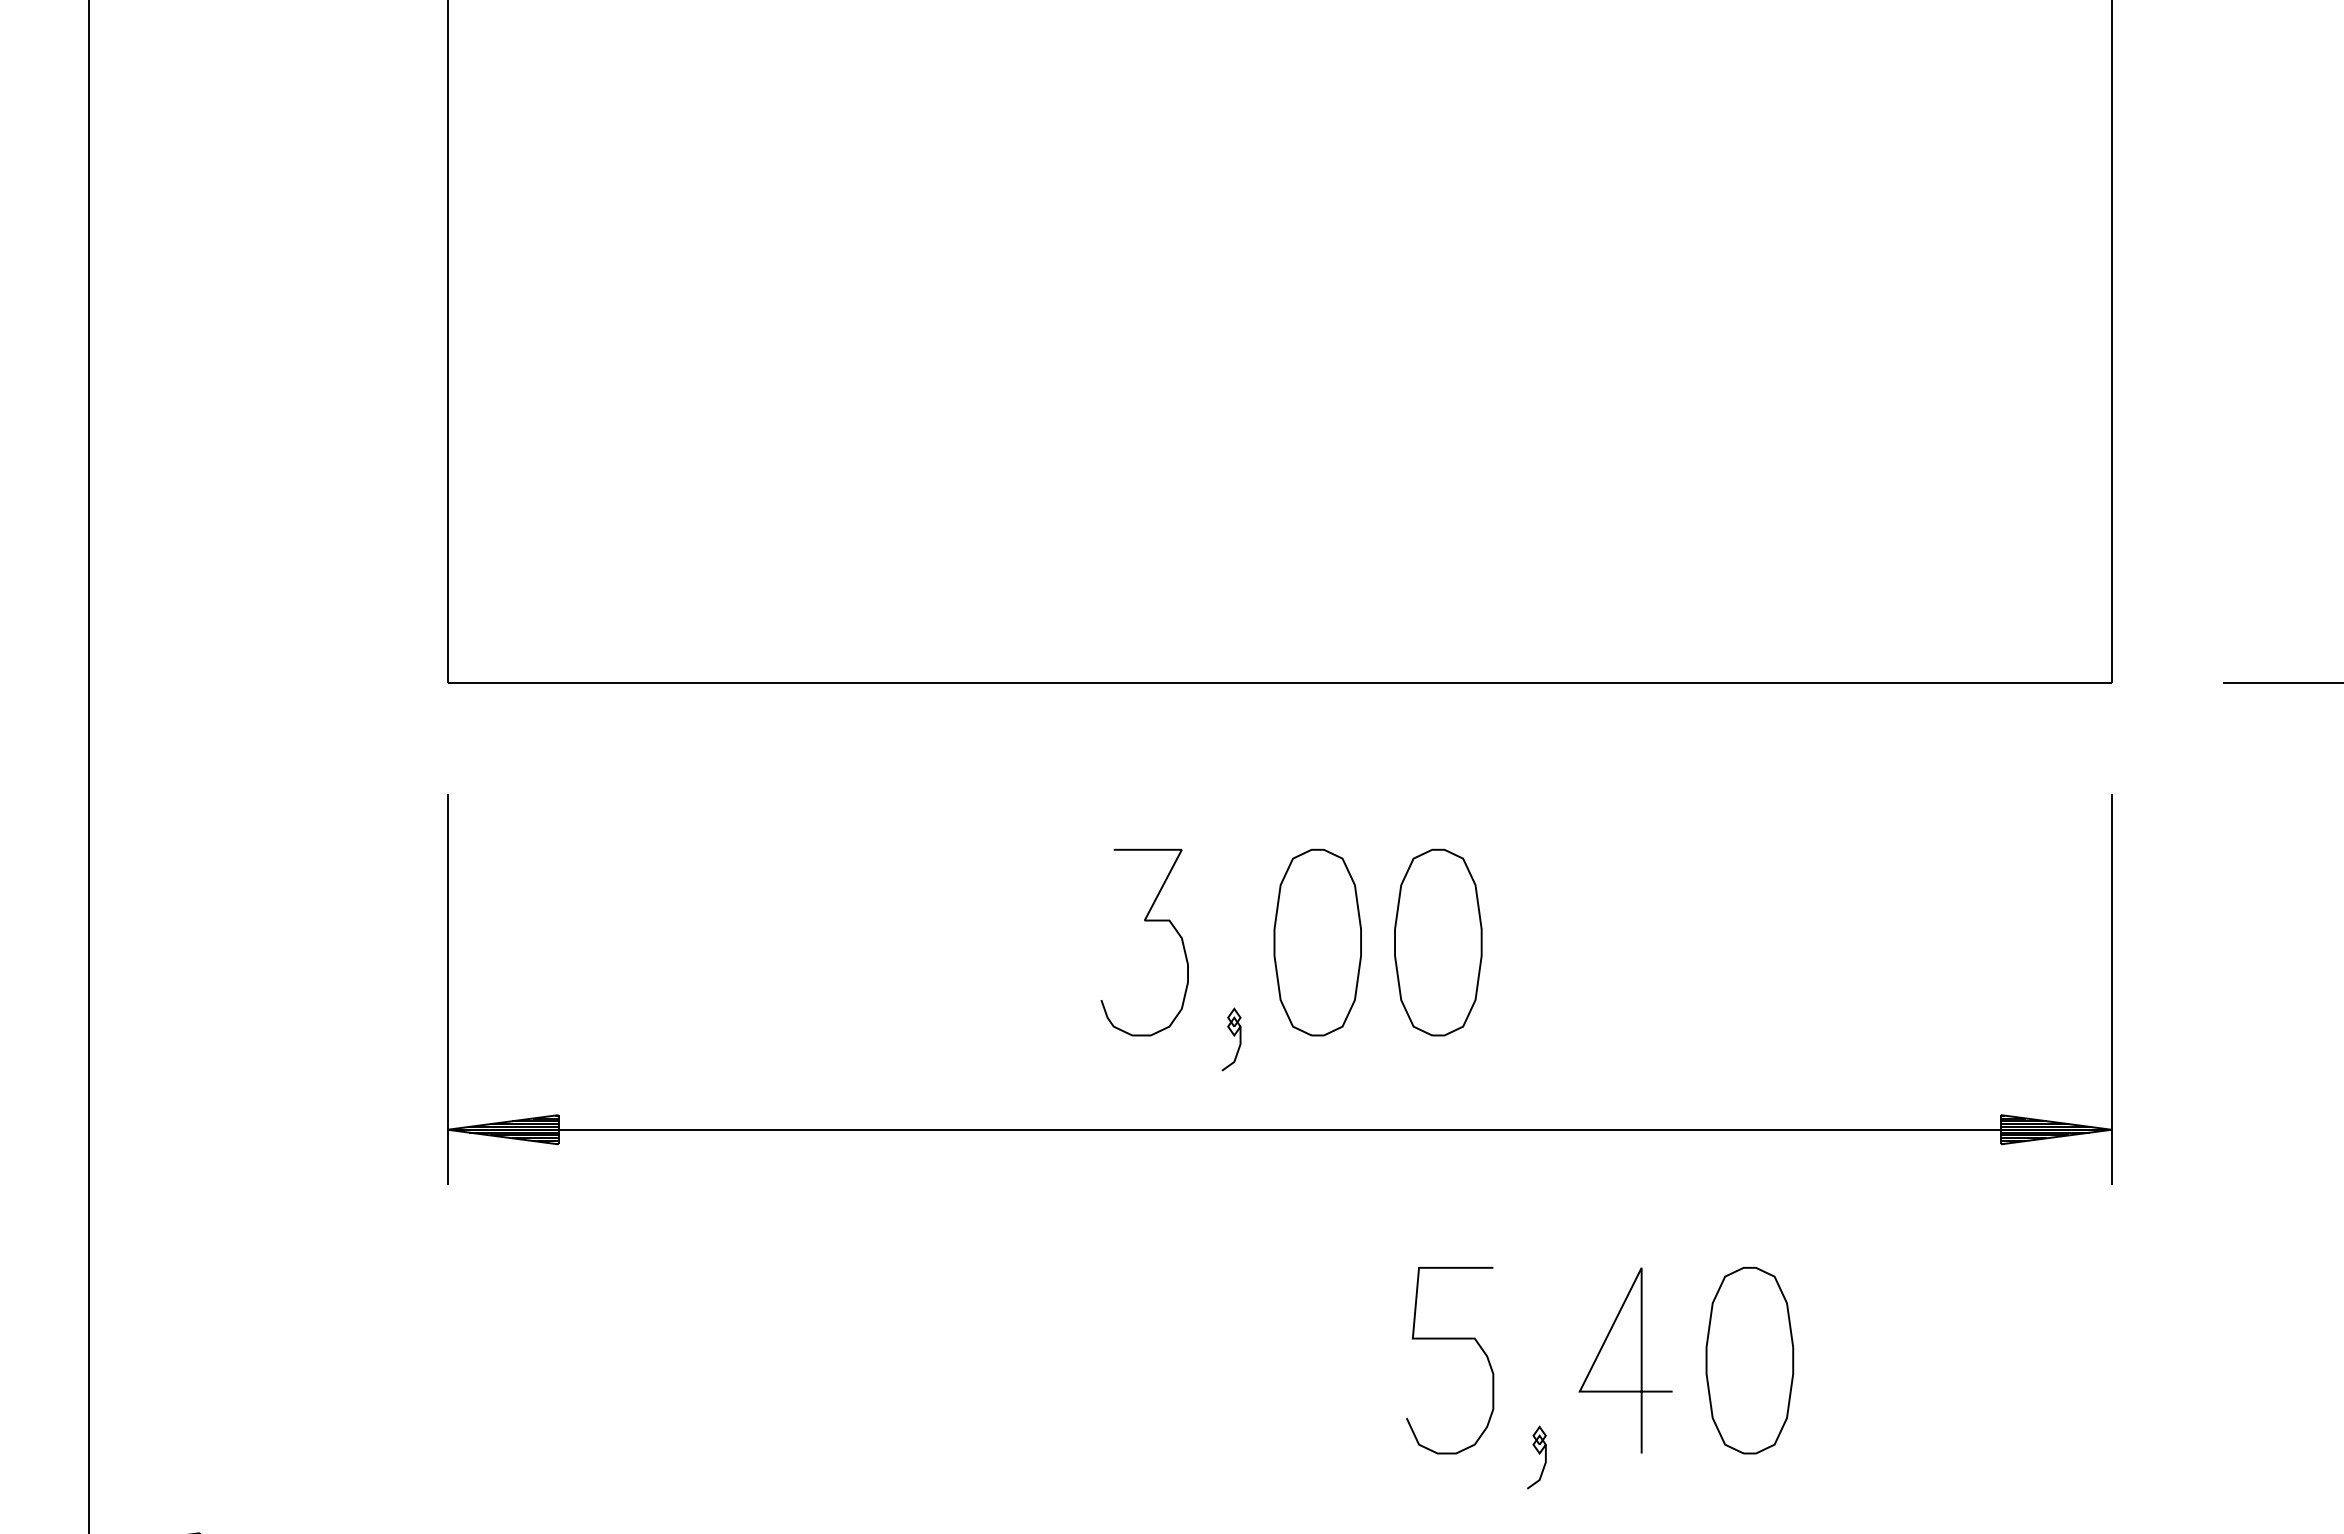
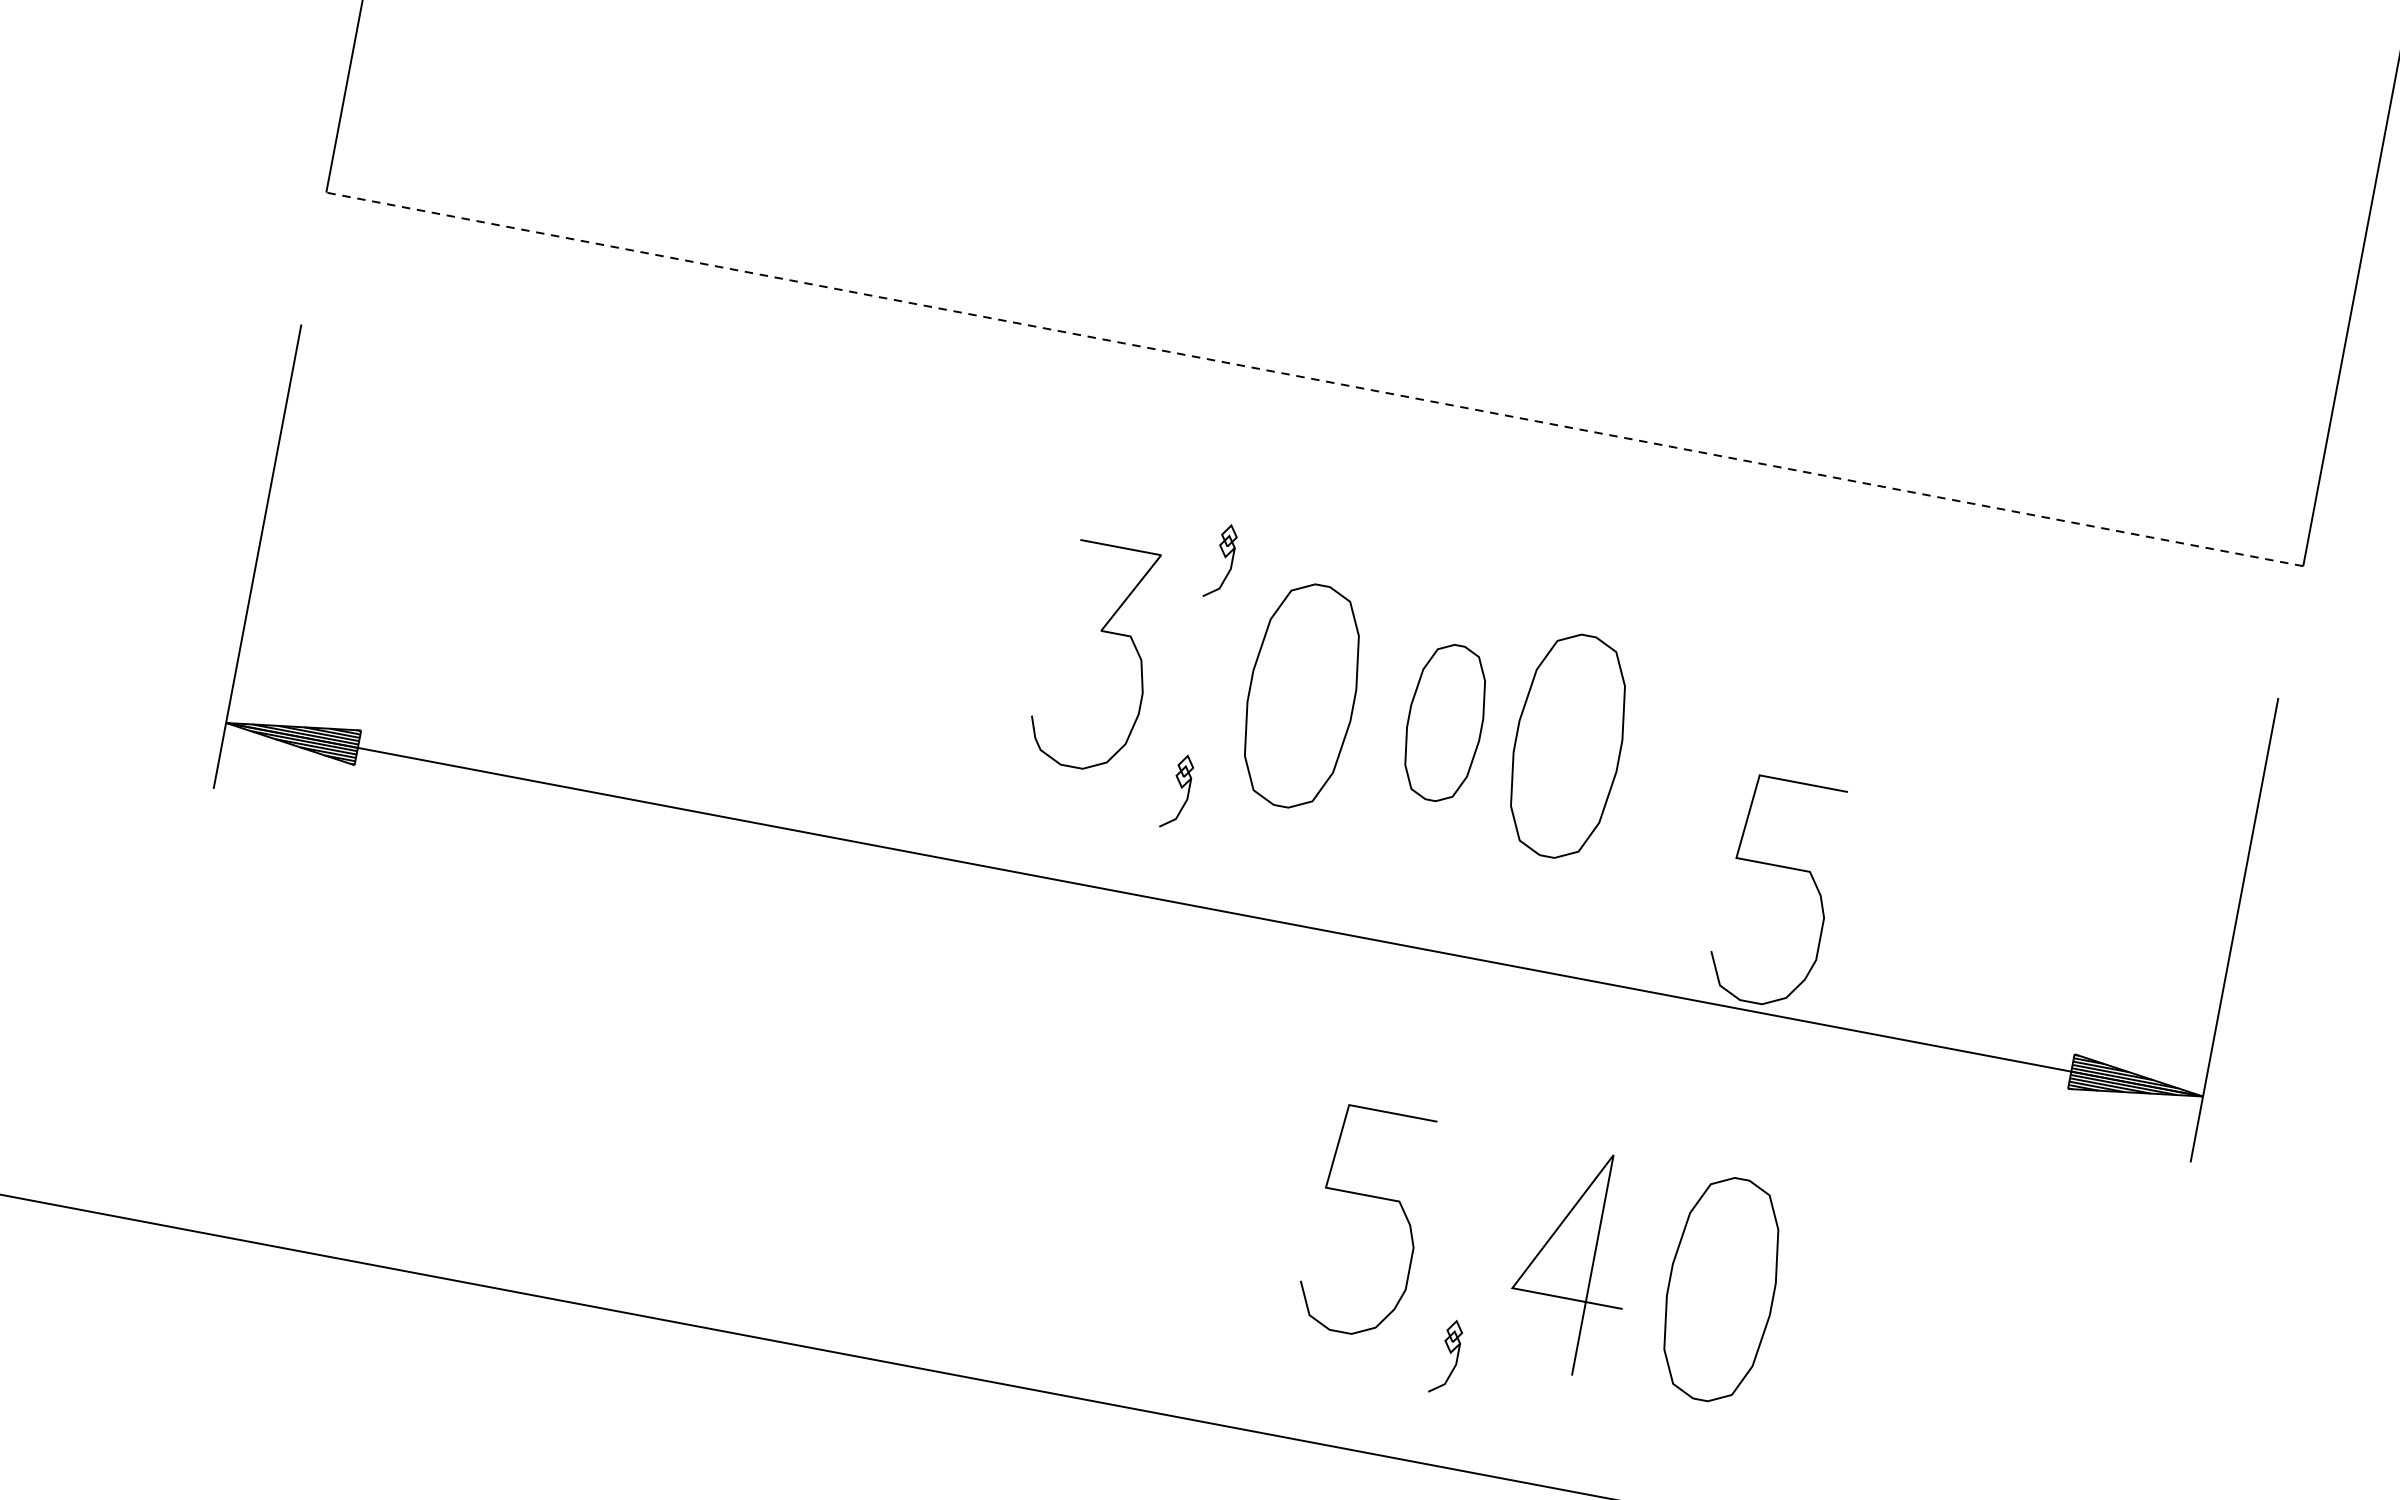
line: (1279, 683) -> (1314, 379), solid -> dashed
part: (1231, 845) -> (1221, 561), added
part: (1438, 942) -> (1445, 722), size x0.7
part: (1541, 942) -> (1567, 746), added
curve: (1733, 1008) -> (1780, 867), added

